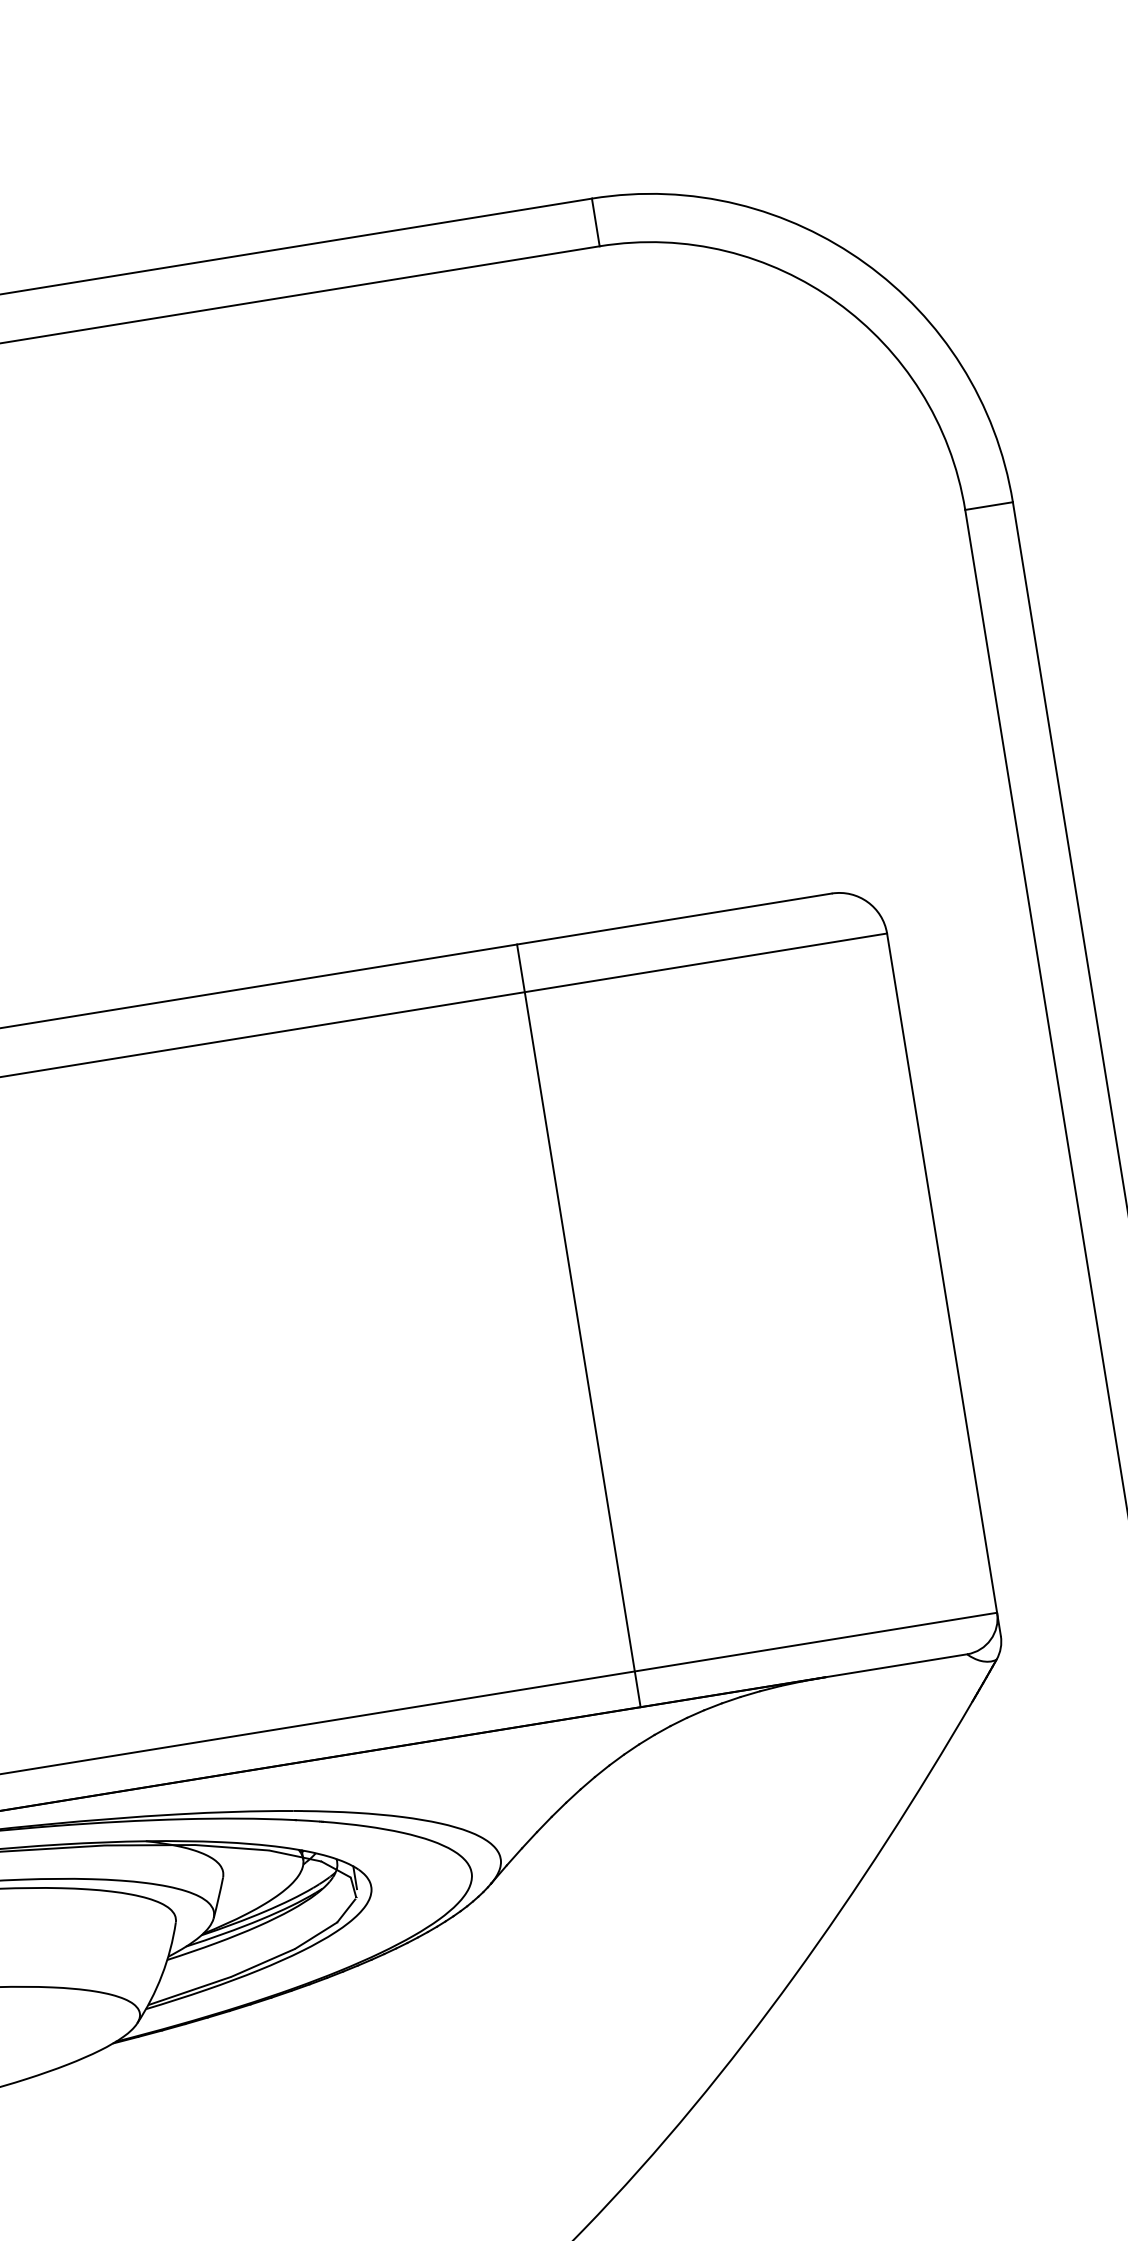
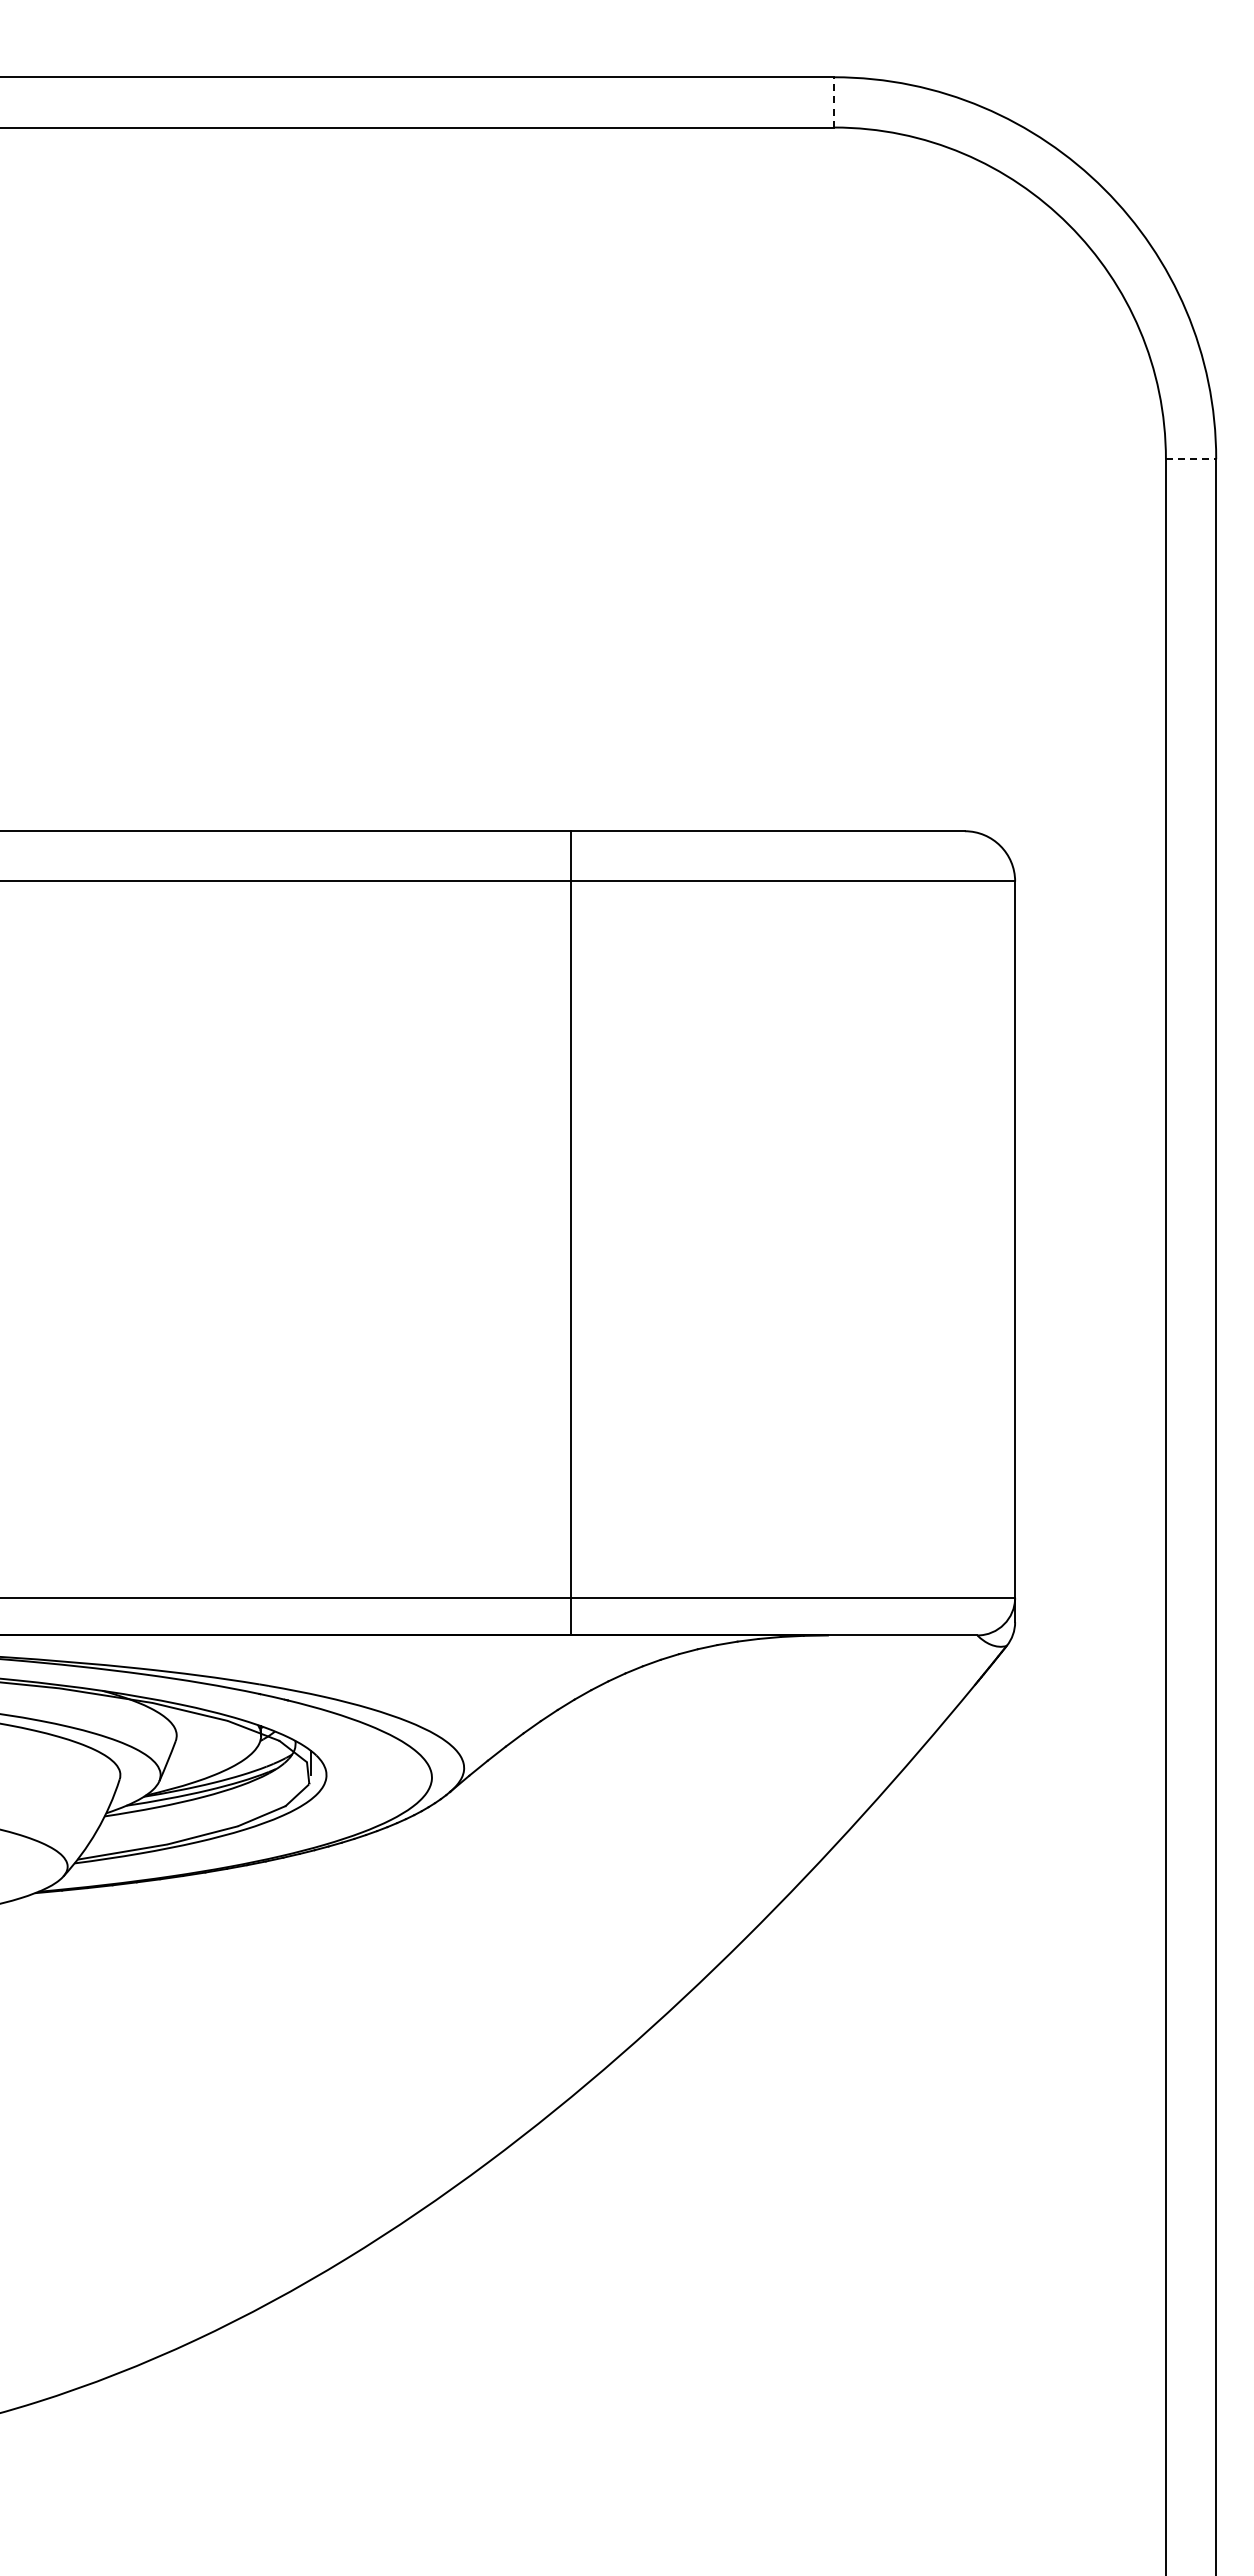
line: (595, 221) -> (834, 101), solid -> dashed
line: (989, 506) -> (1191, 459), solid -> dashed
line: (579, 1325) -> (571, 1233), moved

